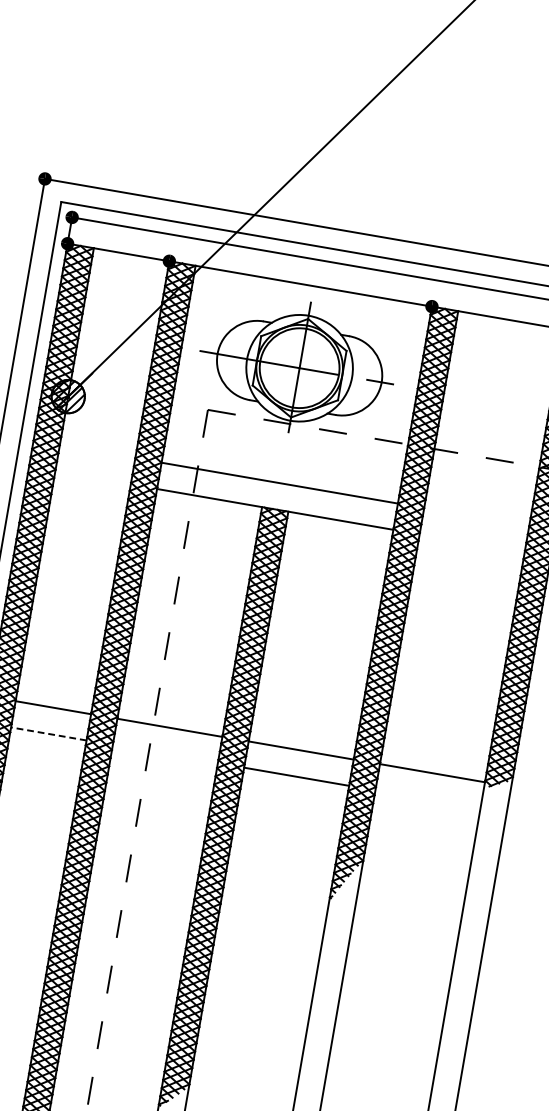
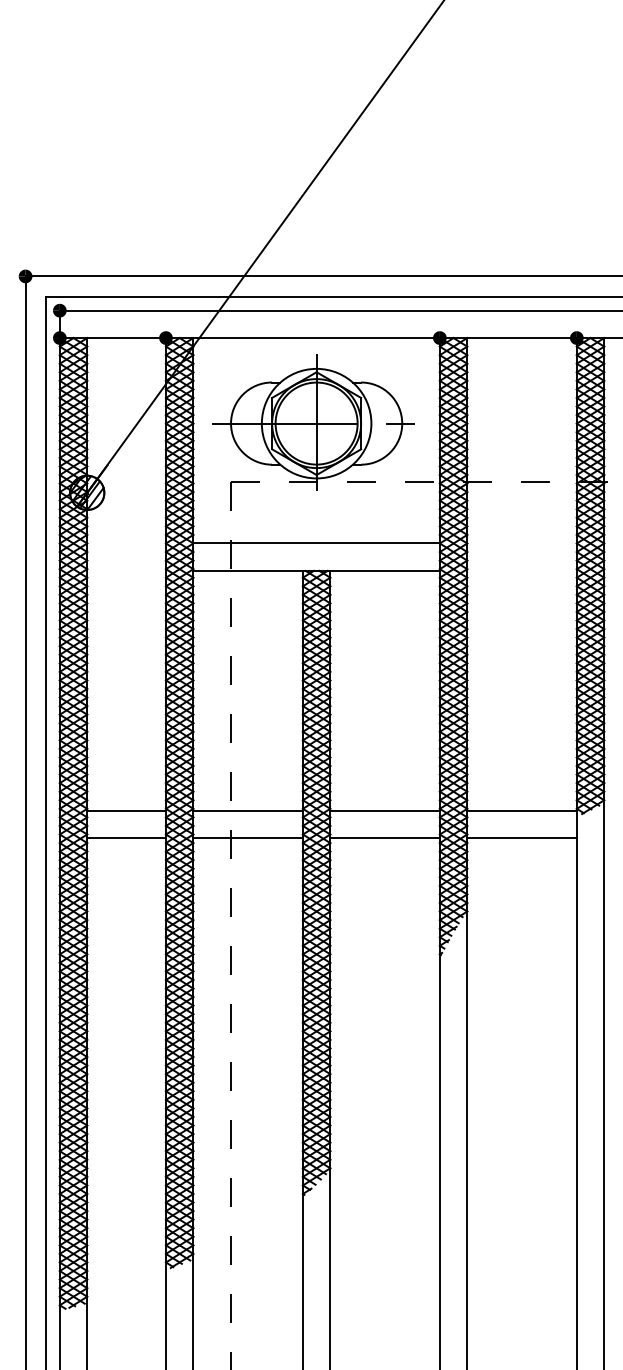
line: (48, 733) -> (126, 837), dashed -> solid
line: (164, 753) -> (247, 837), added
line: (427, 798) -> (521, 837), added

